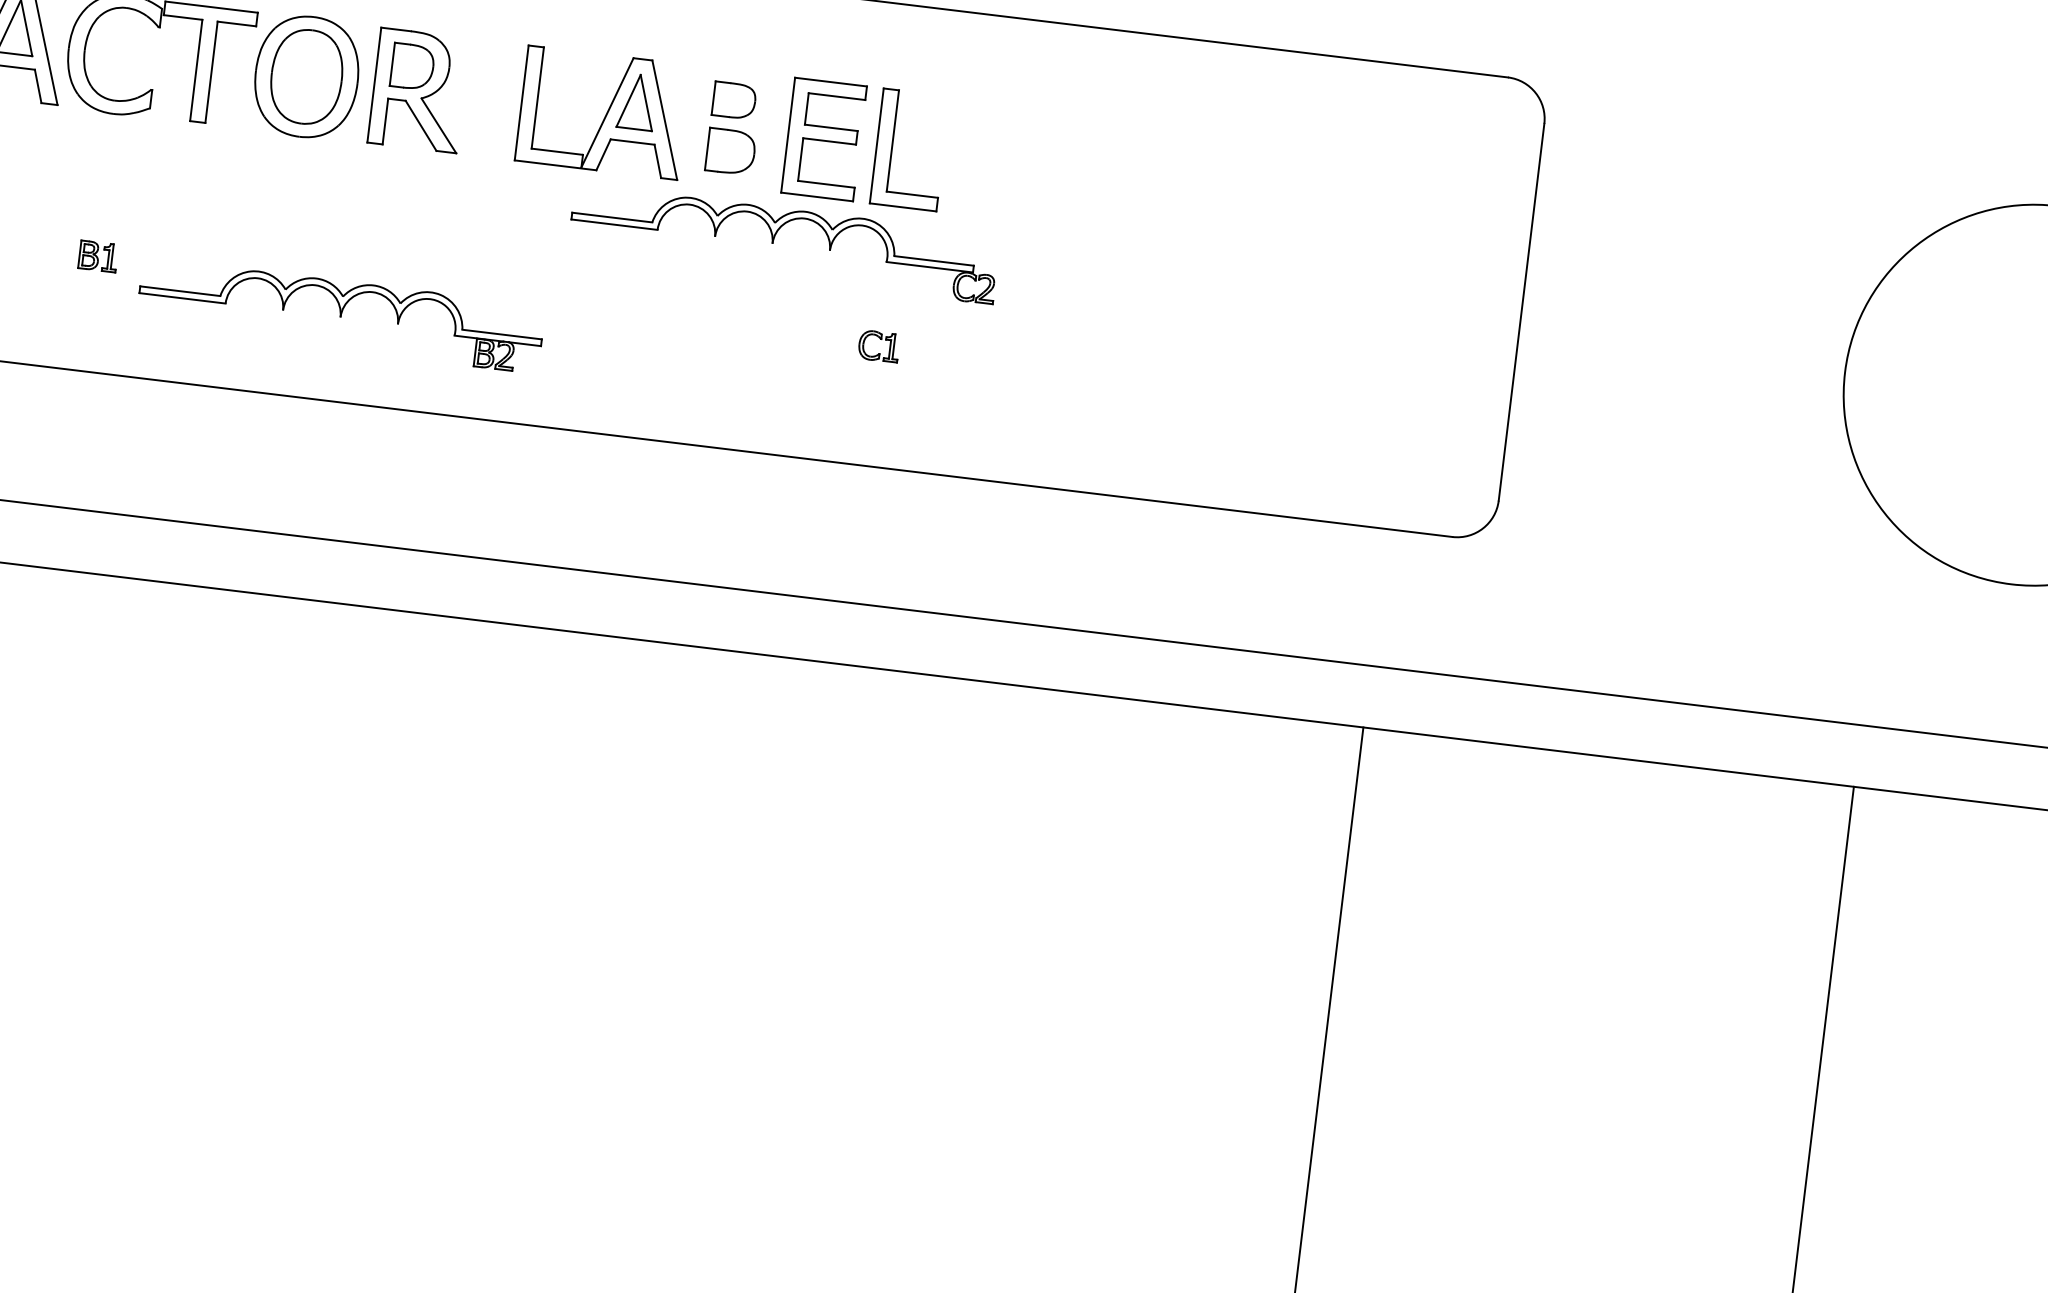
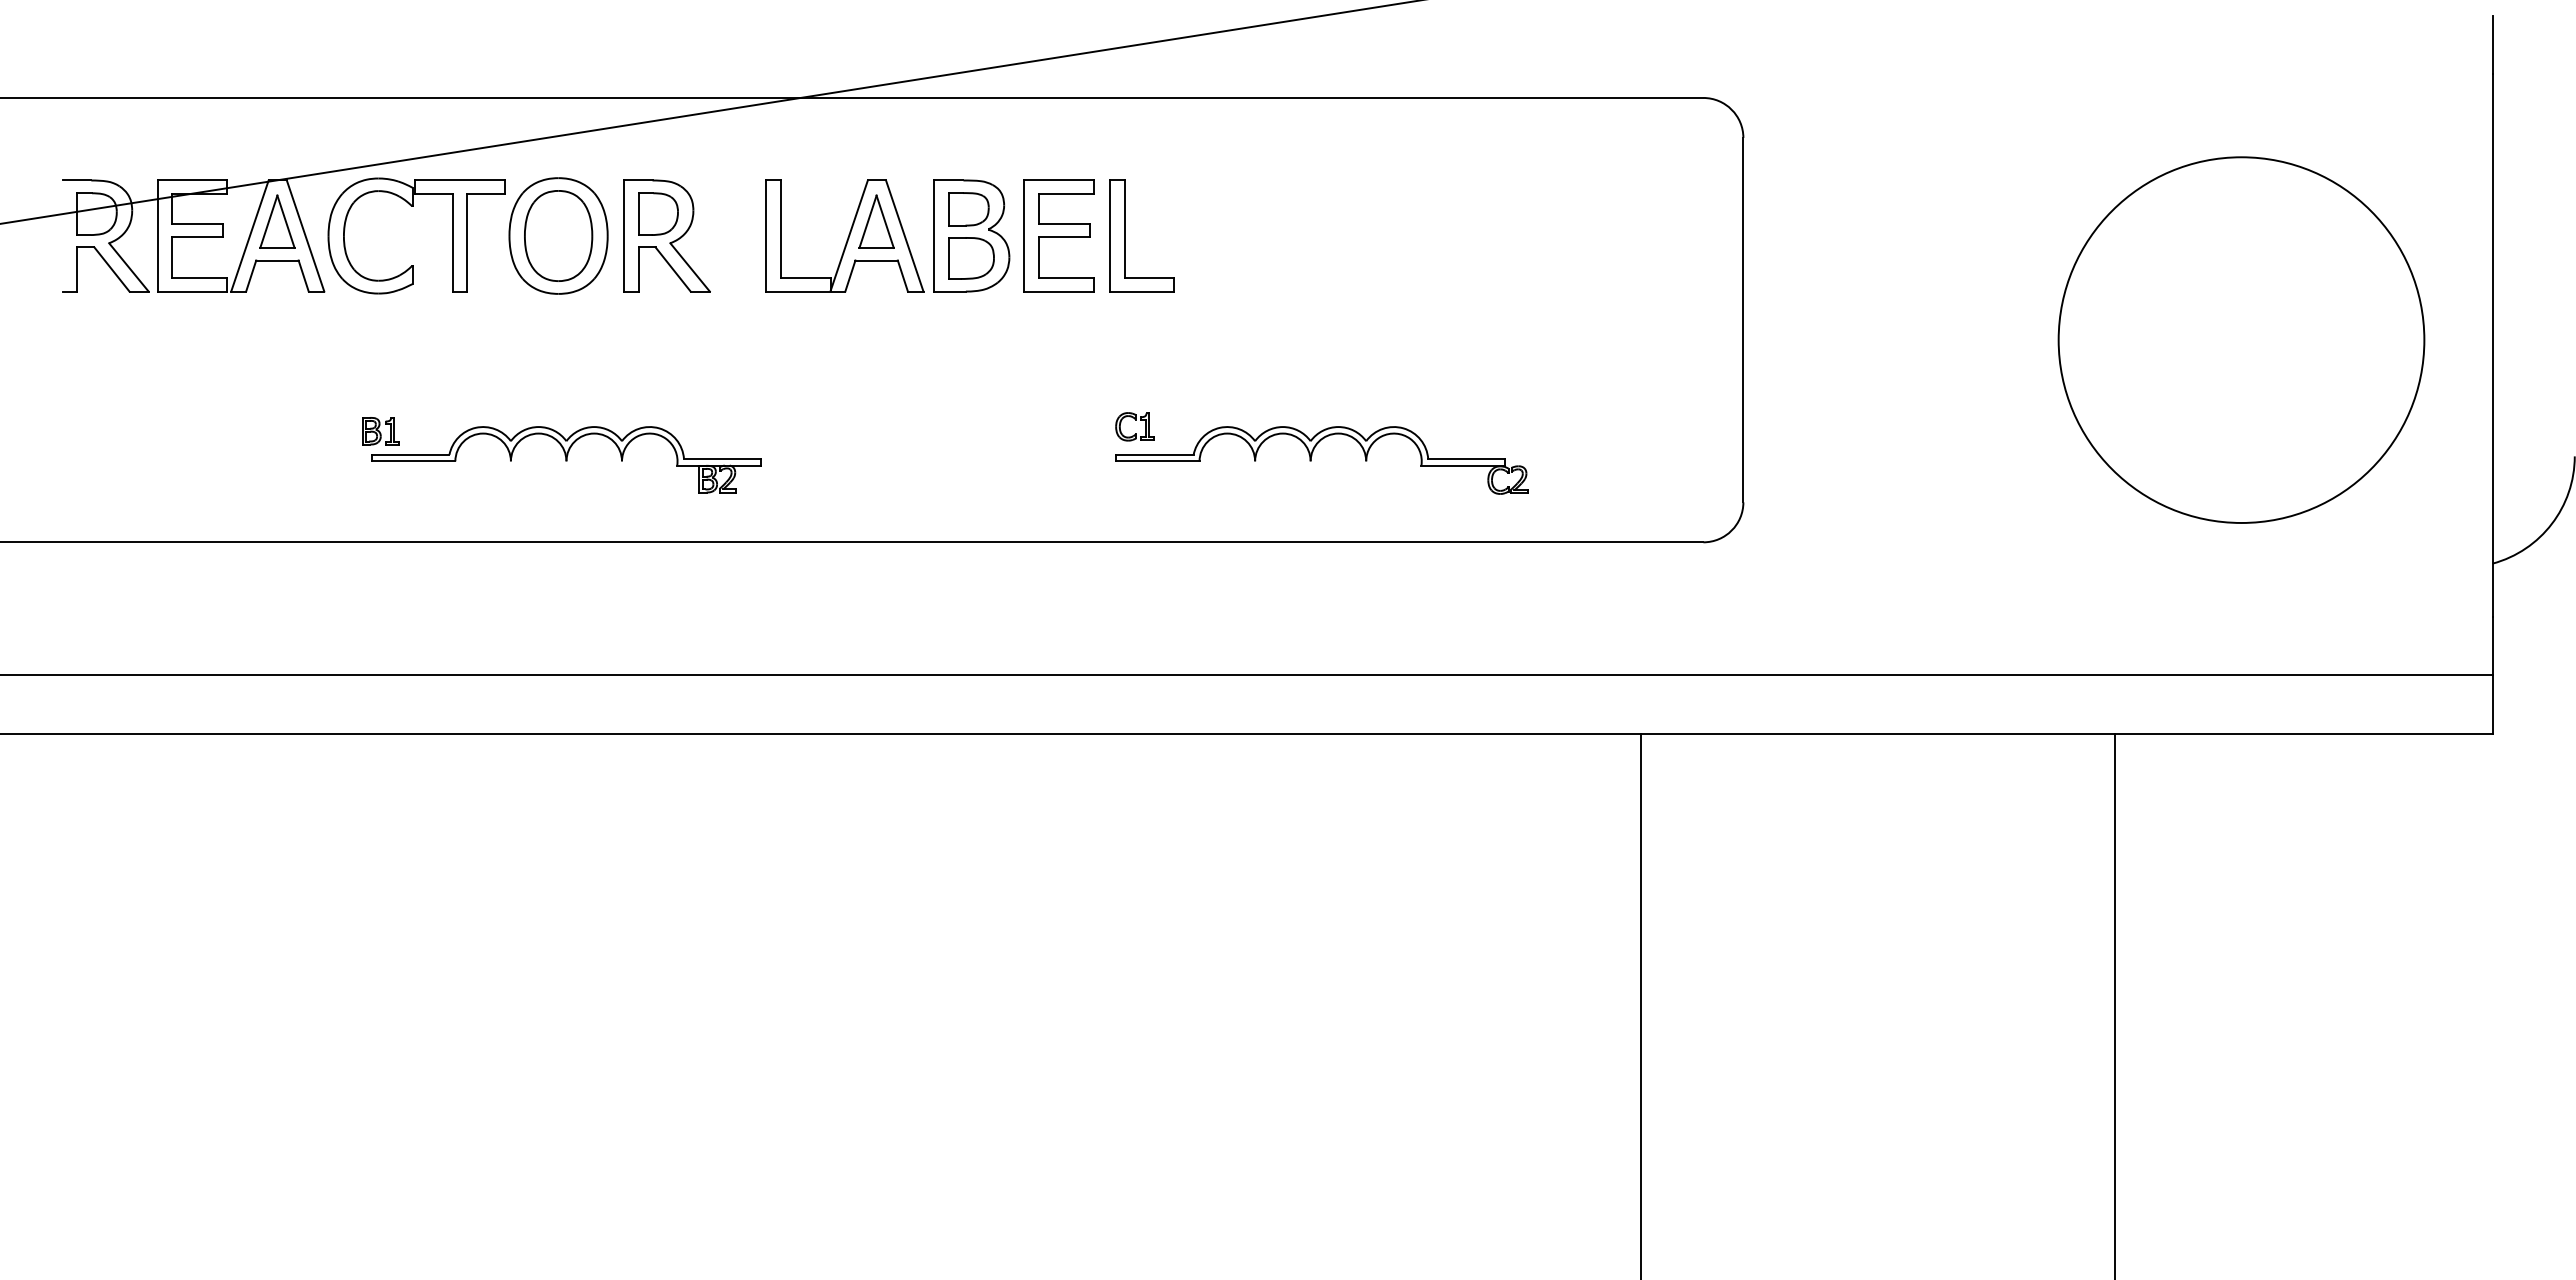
part: (733, 128) -> (971, 235), added
part: (775, 239) -> (1312, 456), moved
part: (340, 315) -> (566, 459), moved

